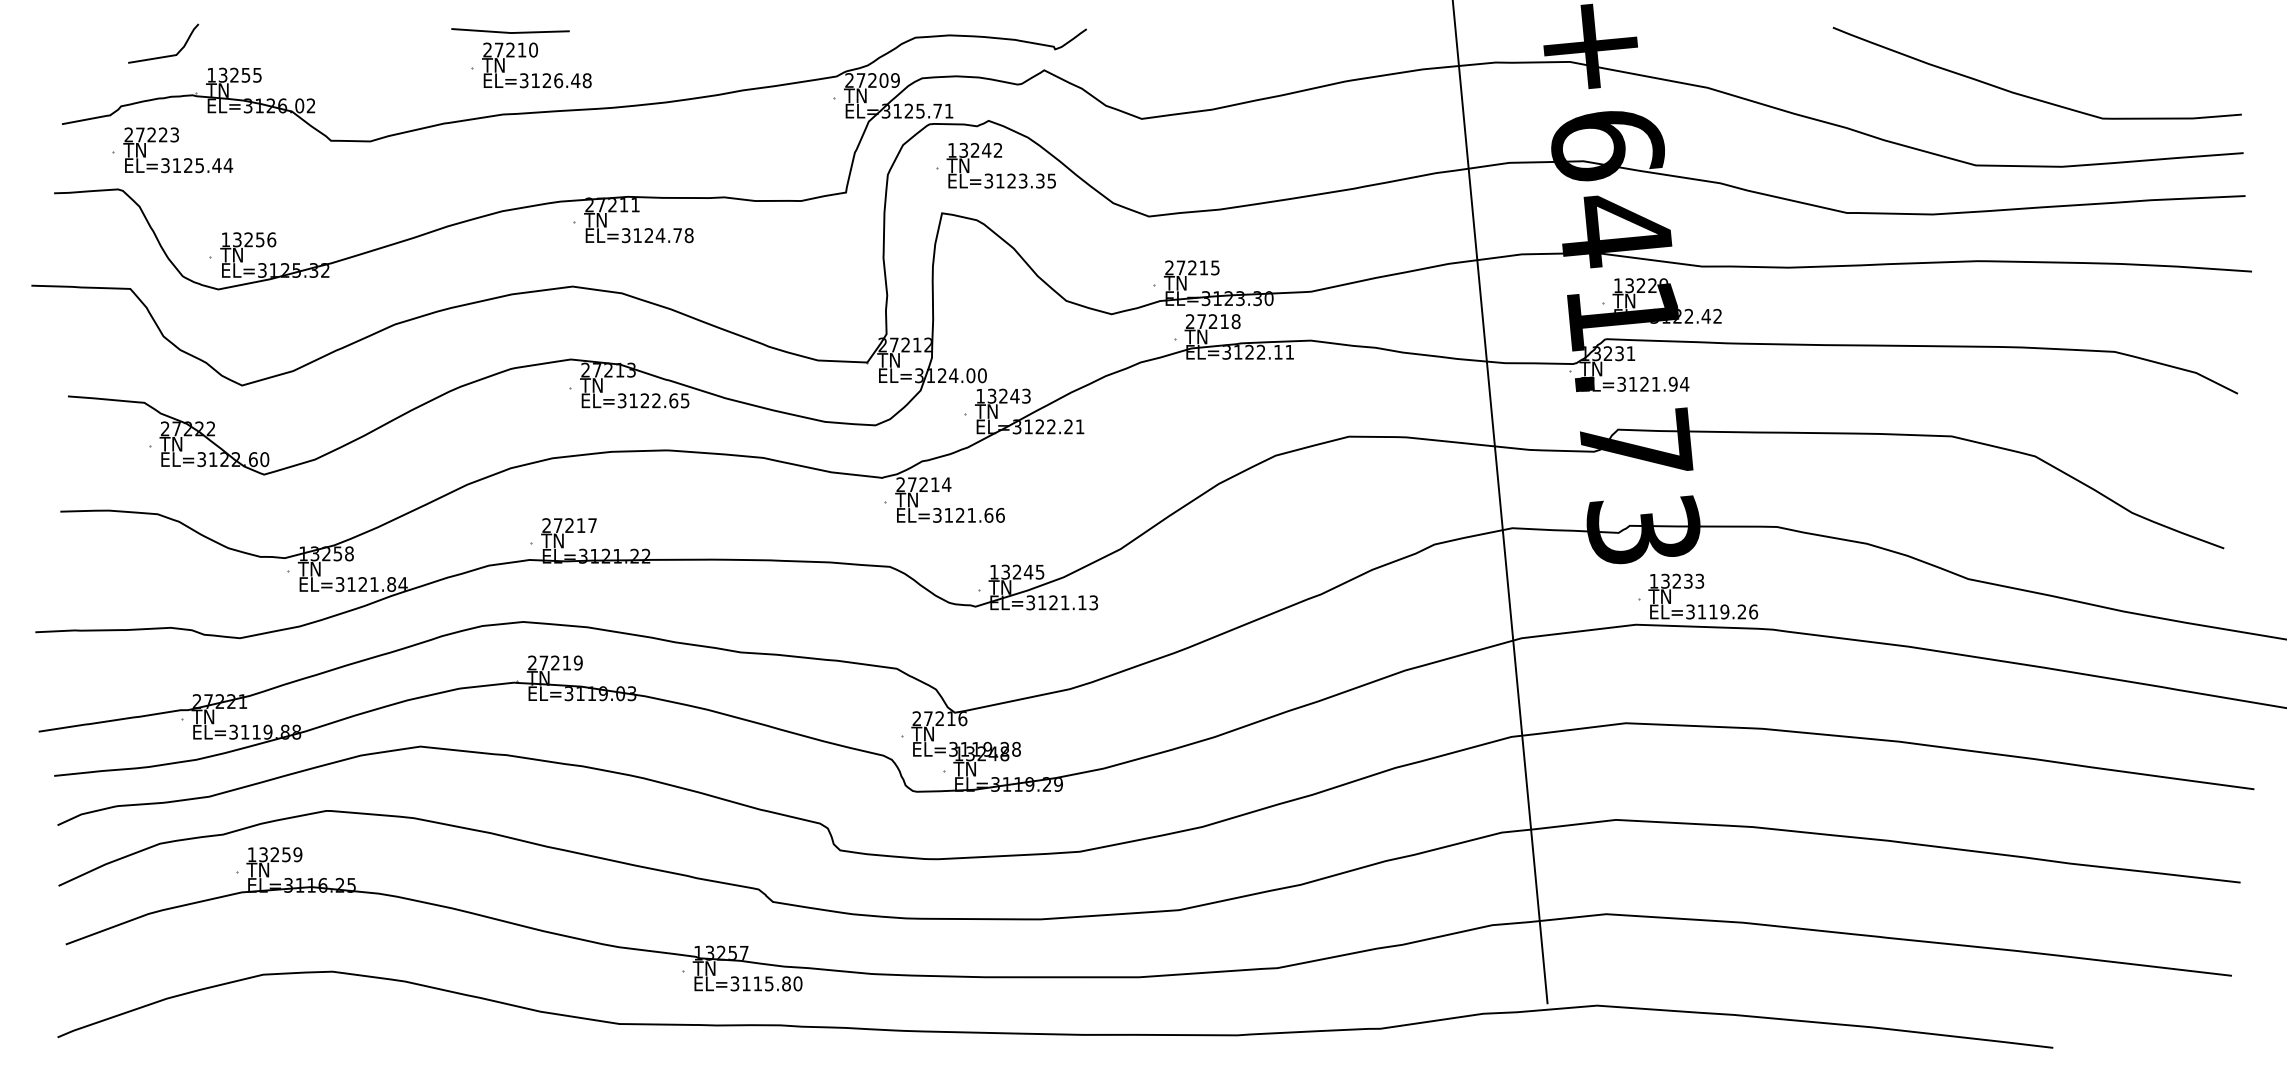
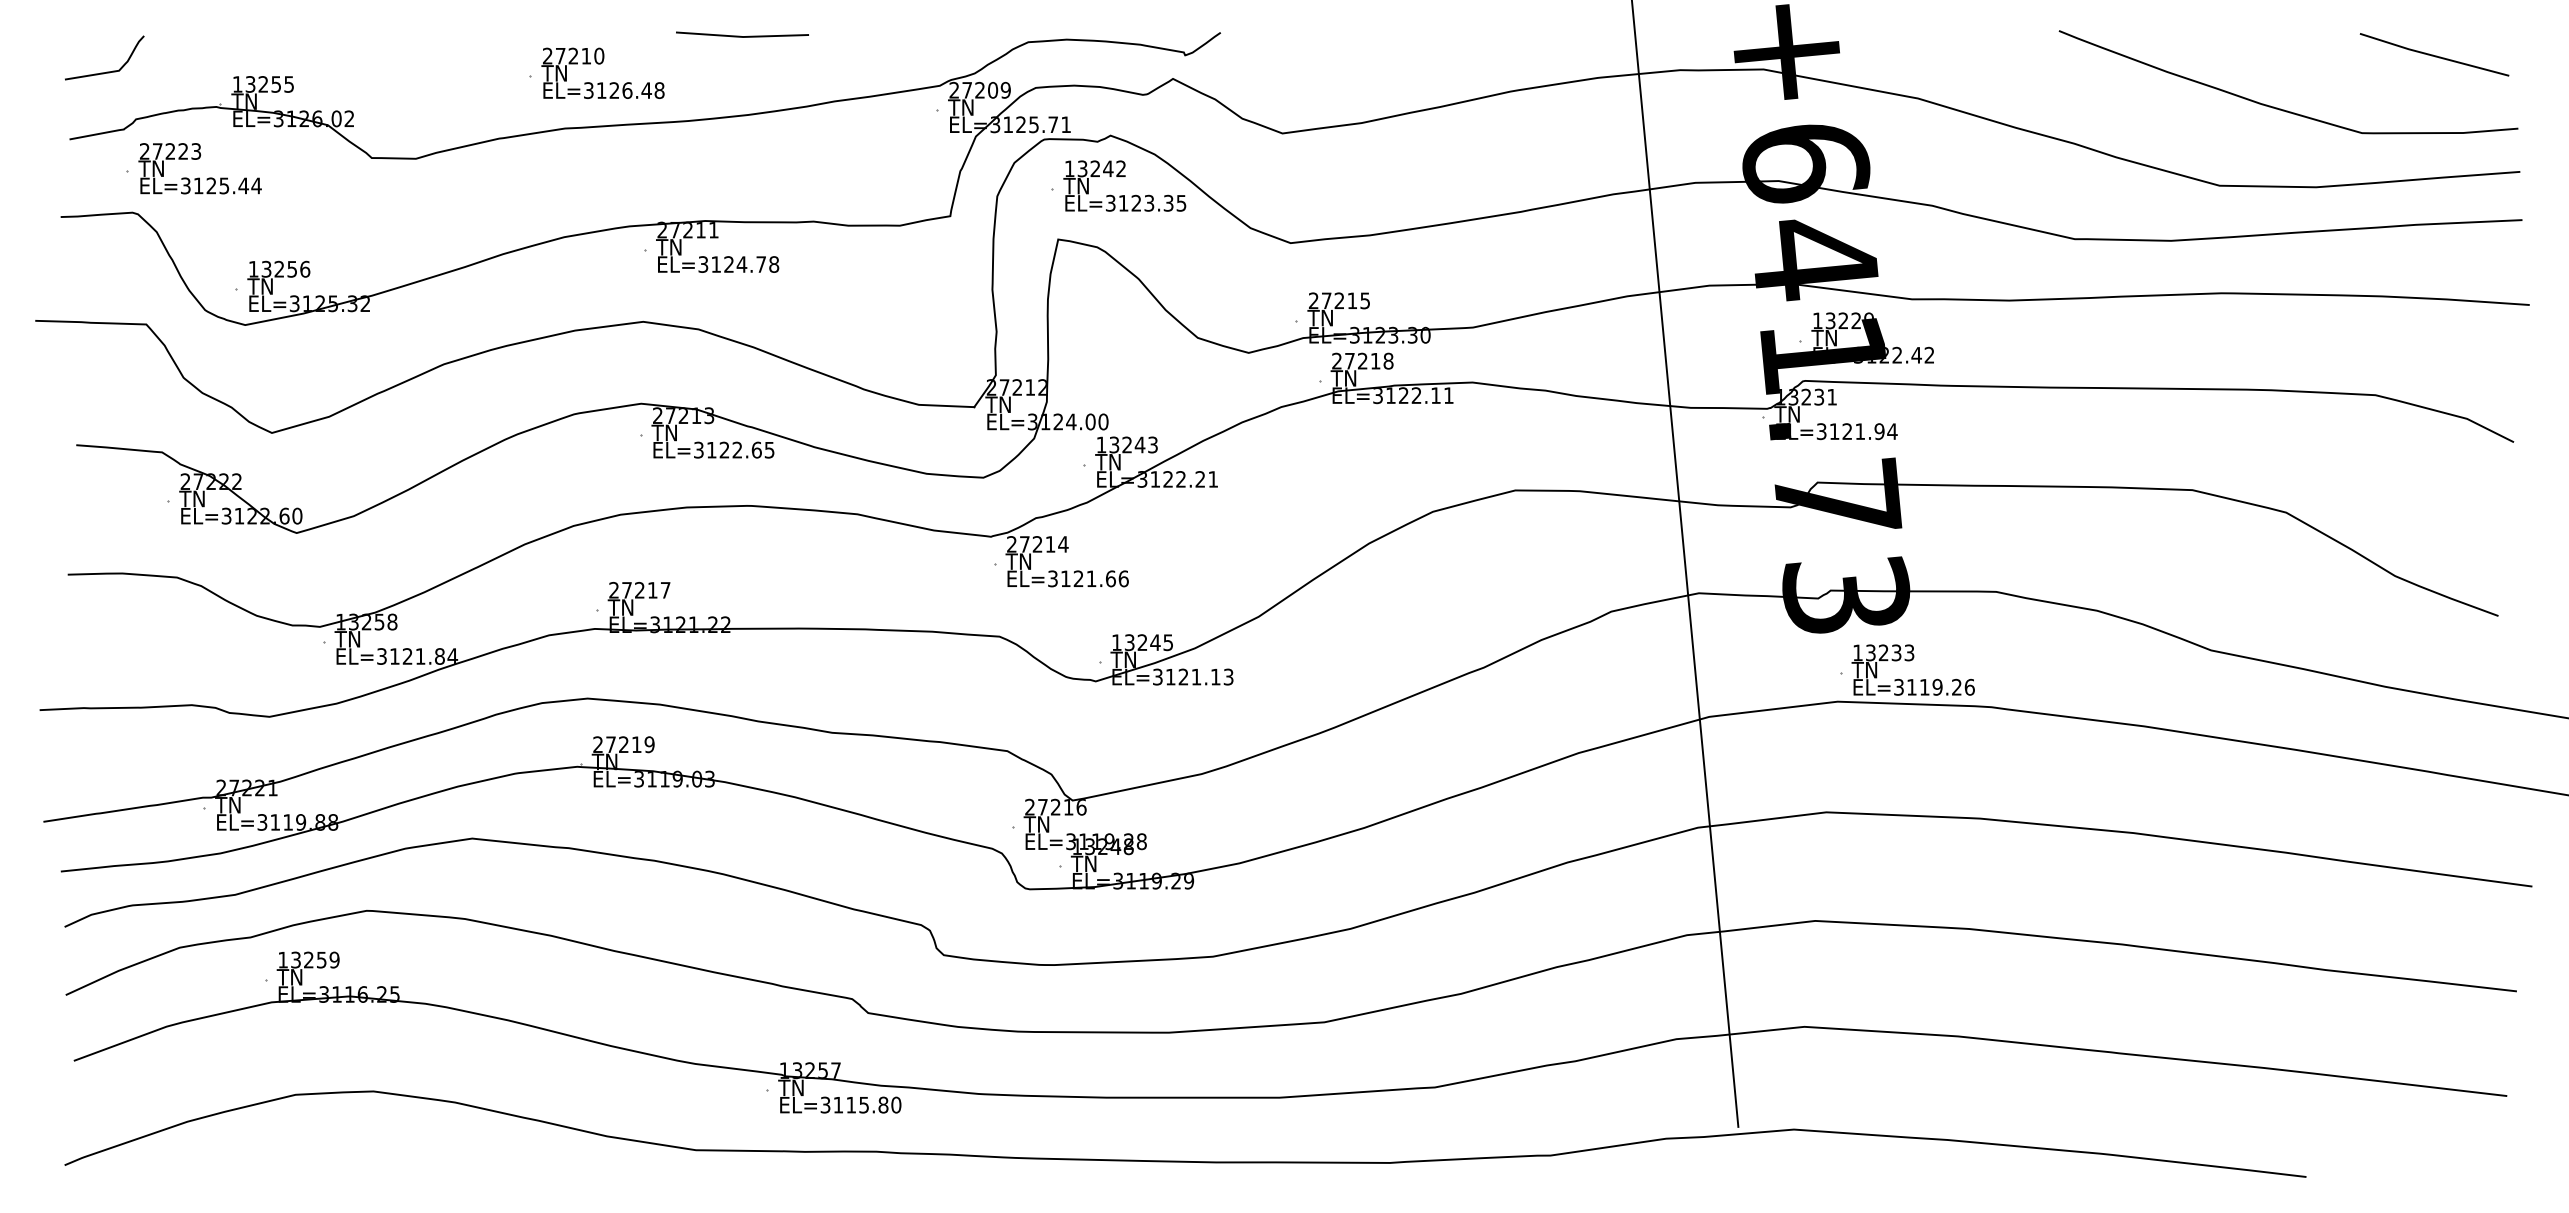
line: (510, 32) -> (742, 36), moved
line: (2166, 48) -> (2433, 54), added
curve: (165, 55) -> (106, 71), moved

